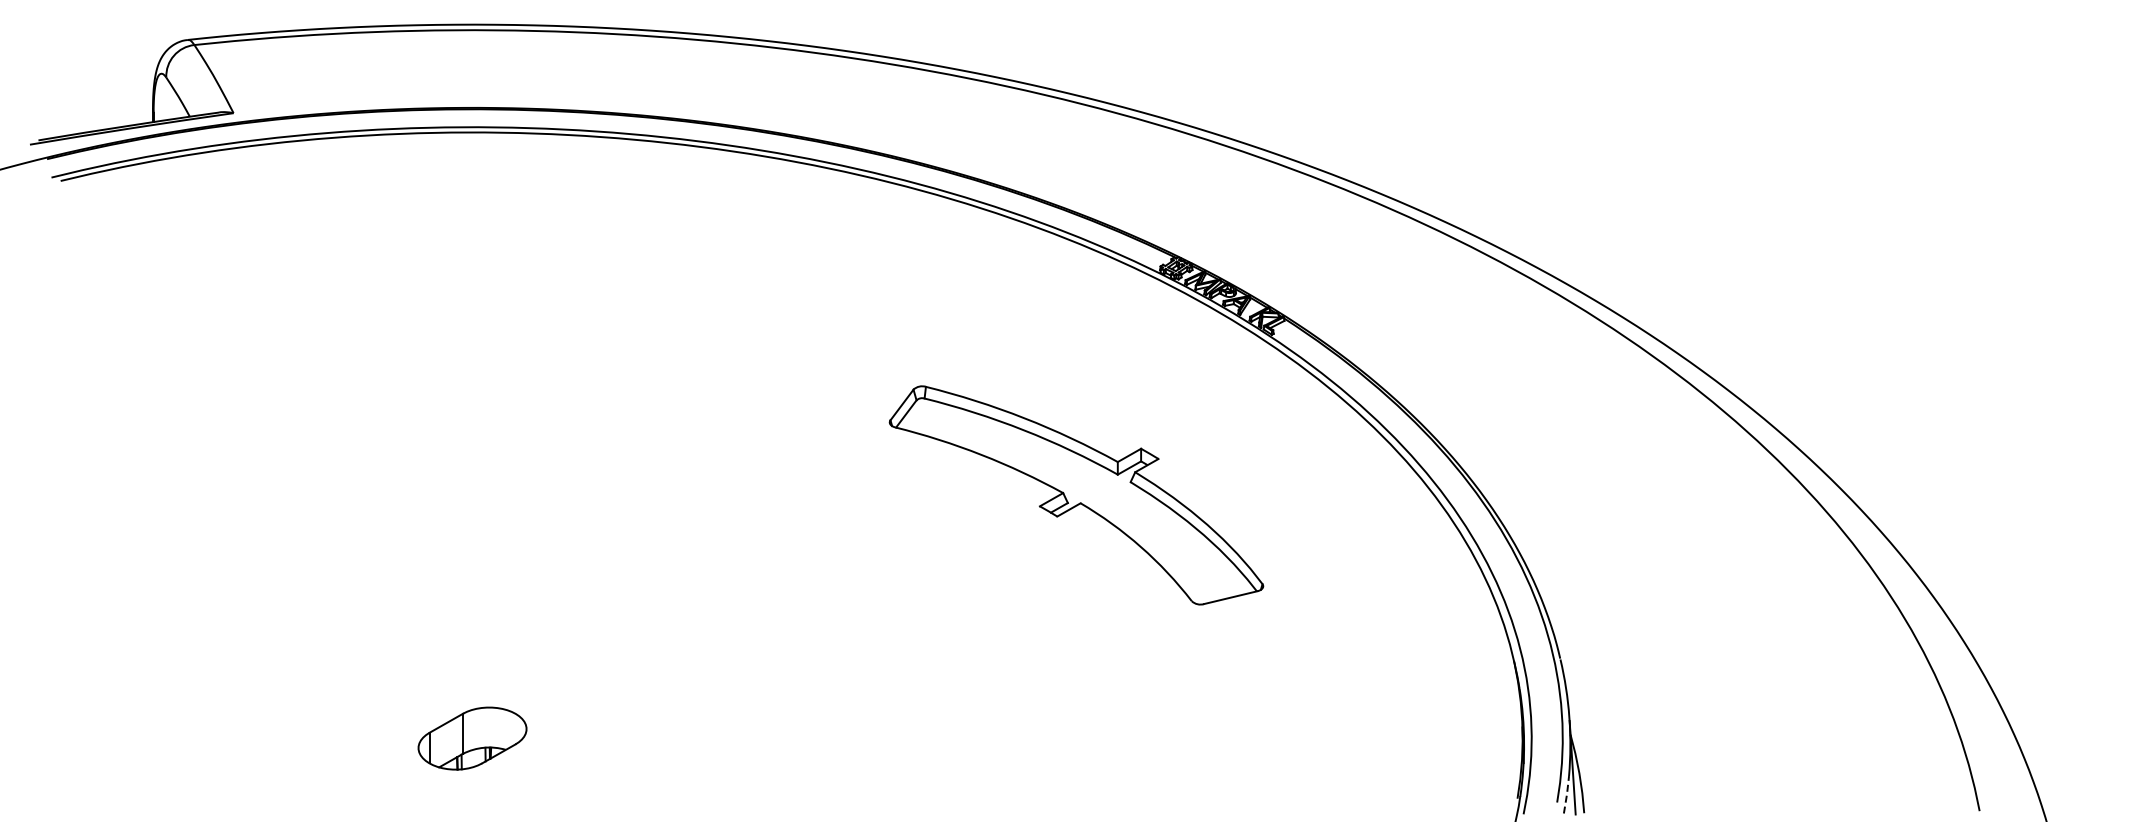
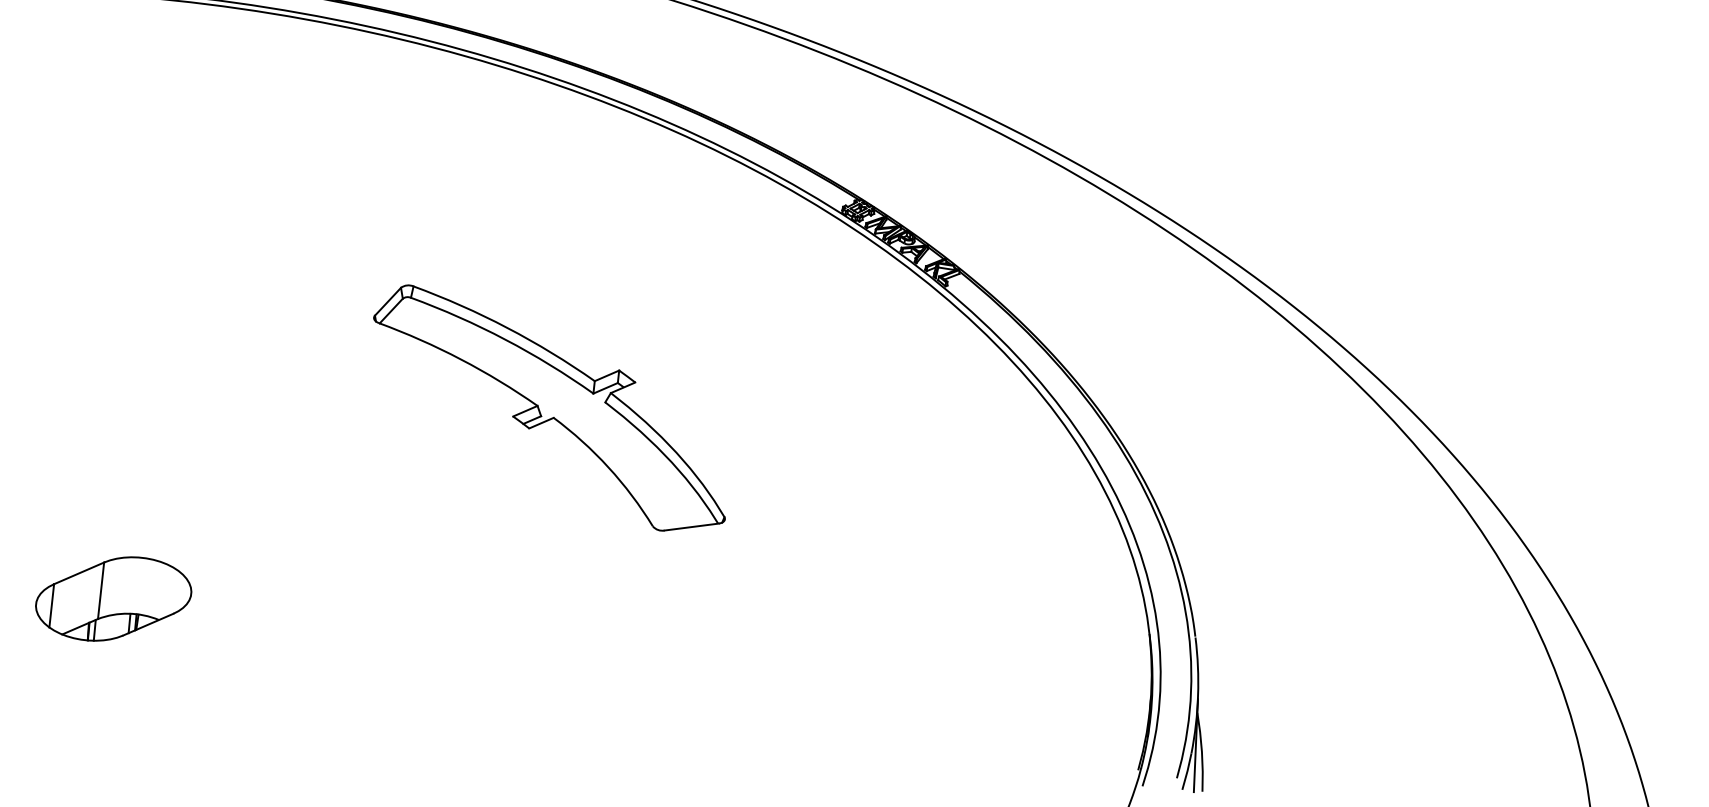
part: (1076, 495) -> (550, 409), moved
part: (472, 738) -> (113, 598), size x1.43
line: (1567, 793) -> (1188, 770), dashed -> solid

